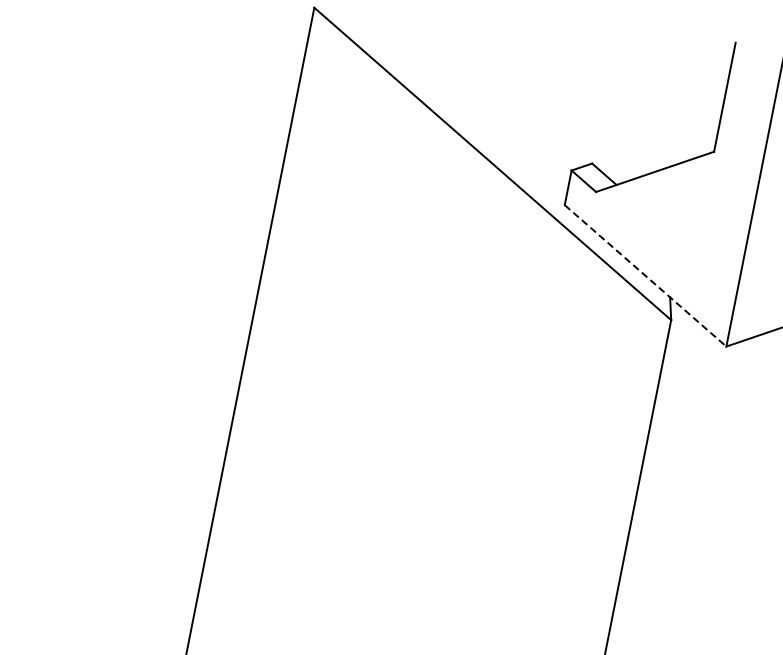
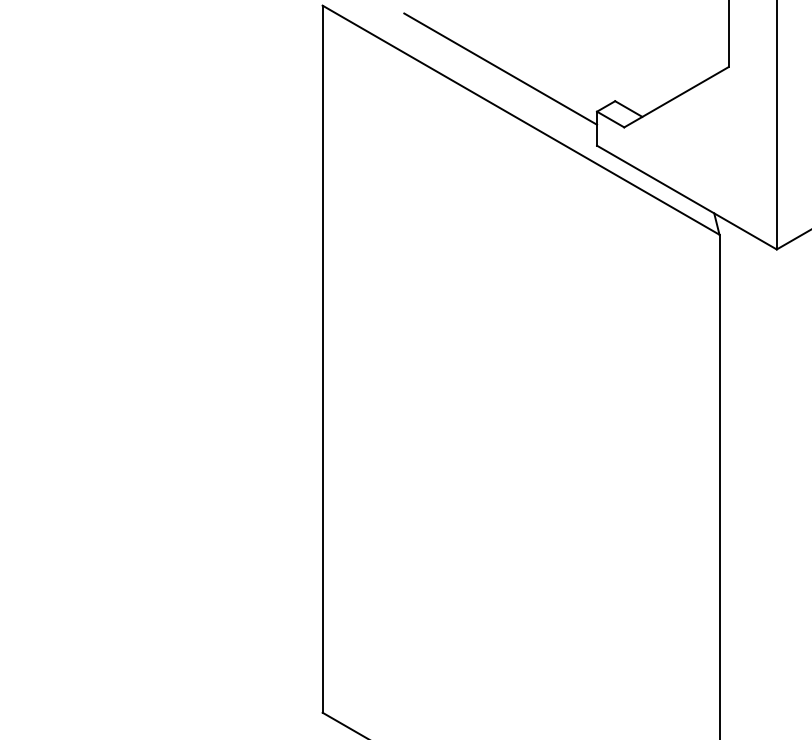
line: (482, 107) -> (500, 68), added
line: (645, 275) -> (686, 197), dashed -> solid

